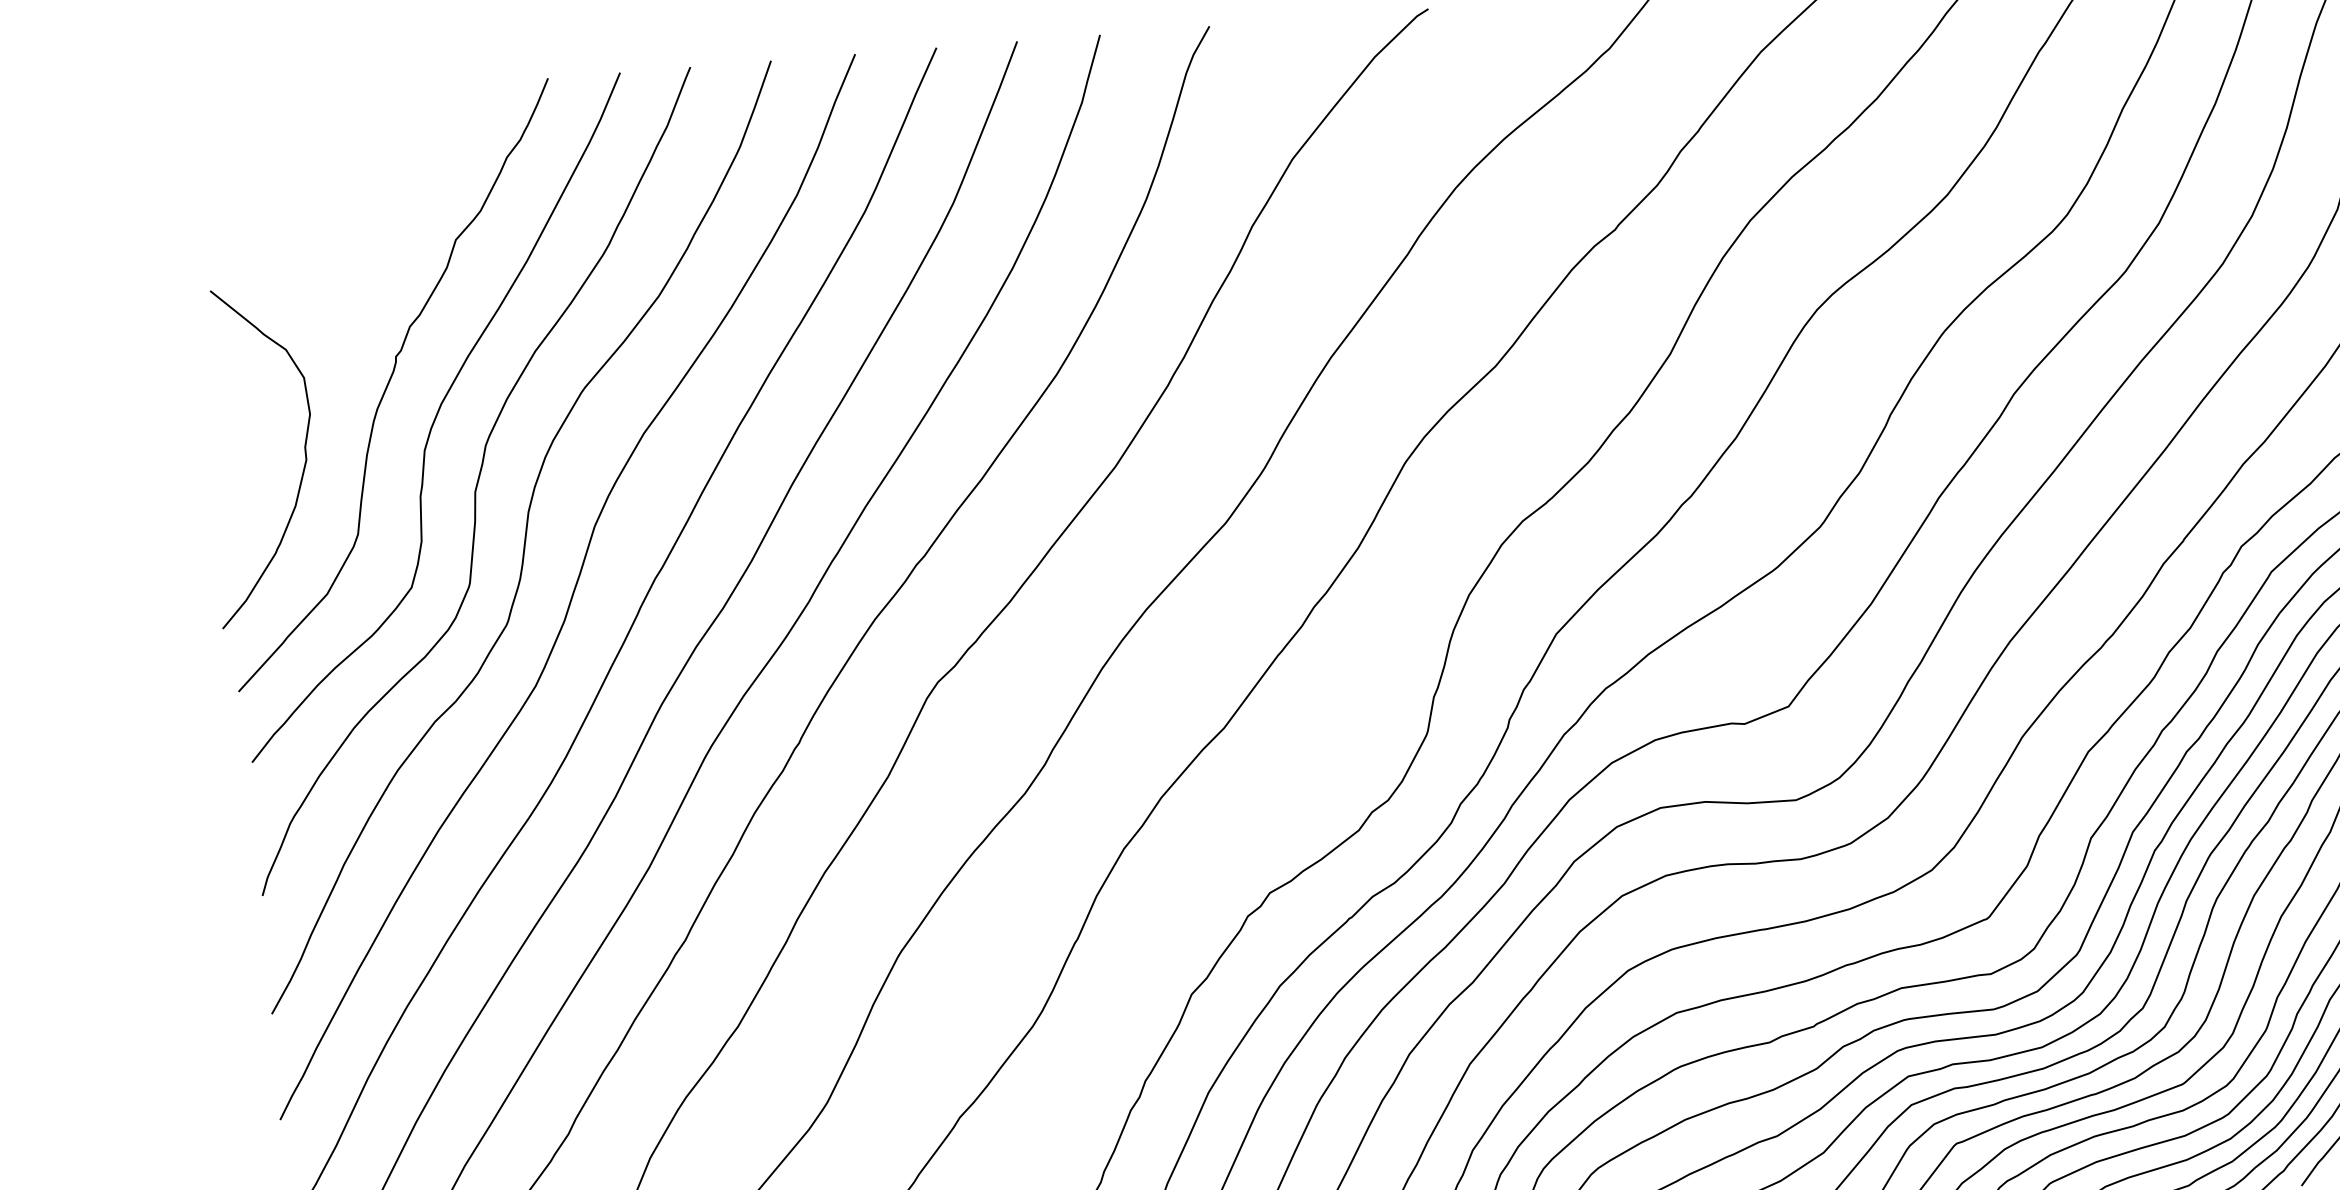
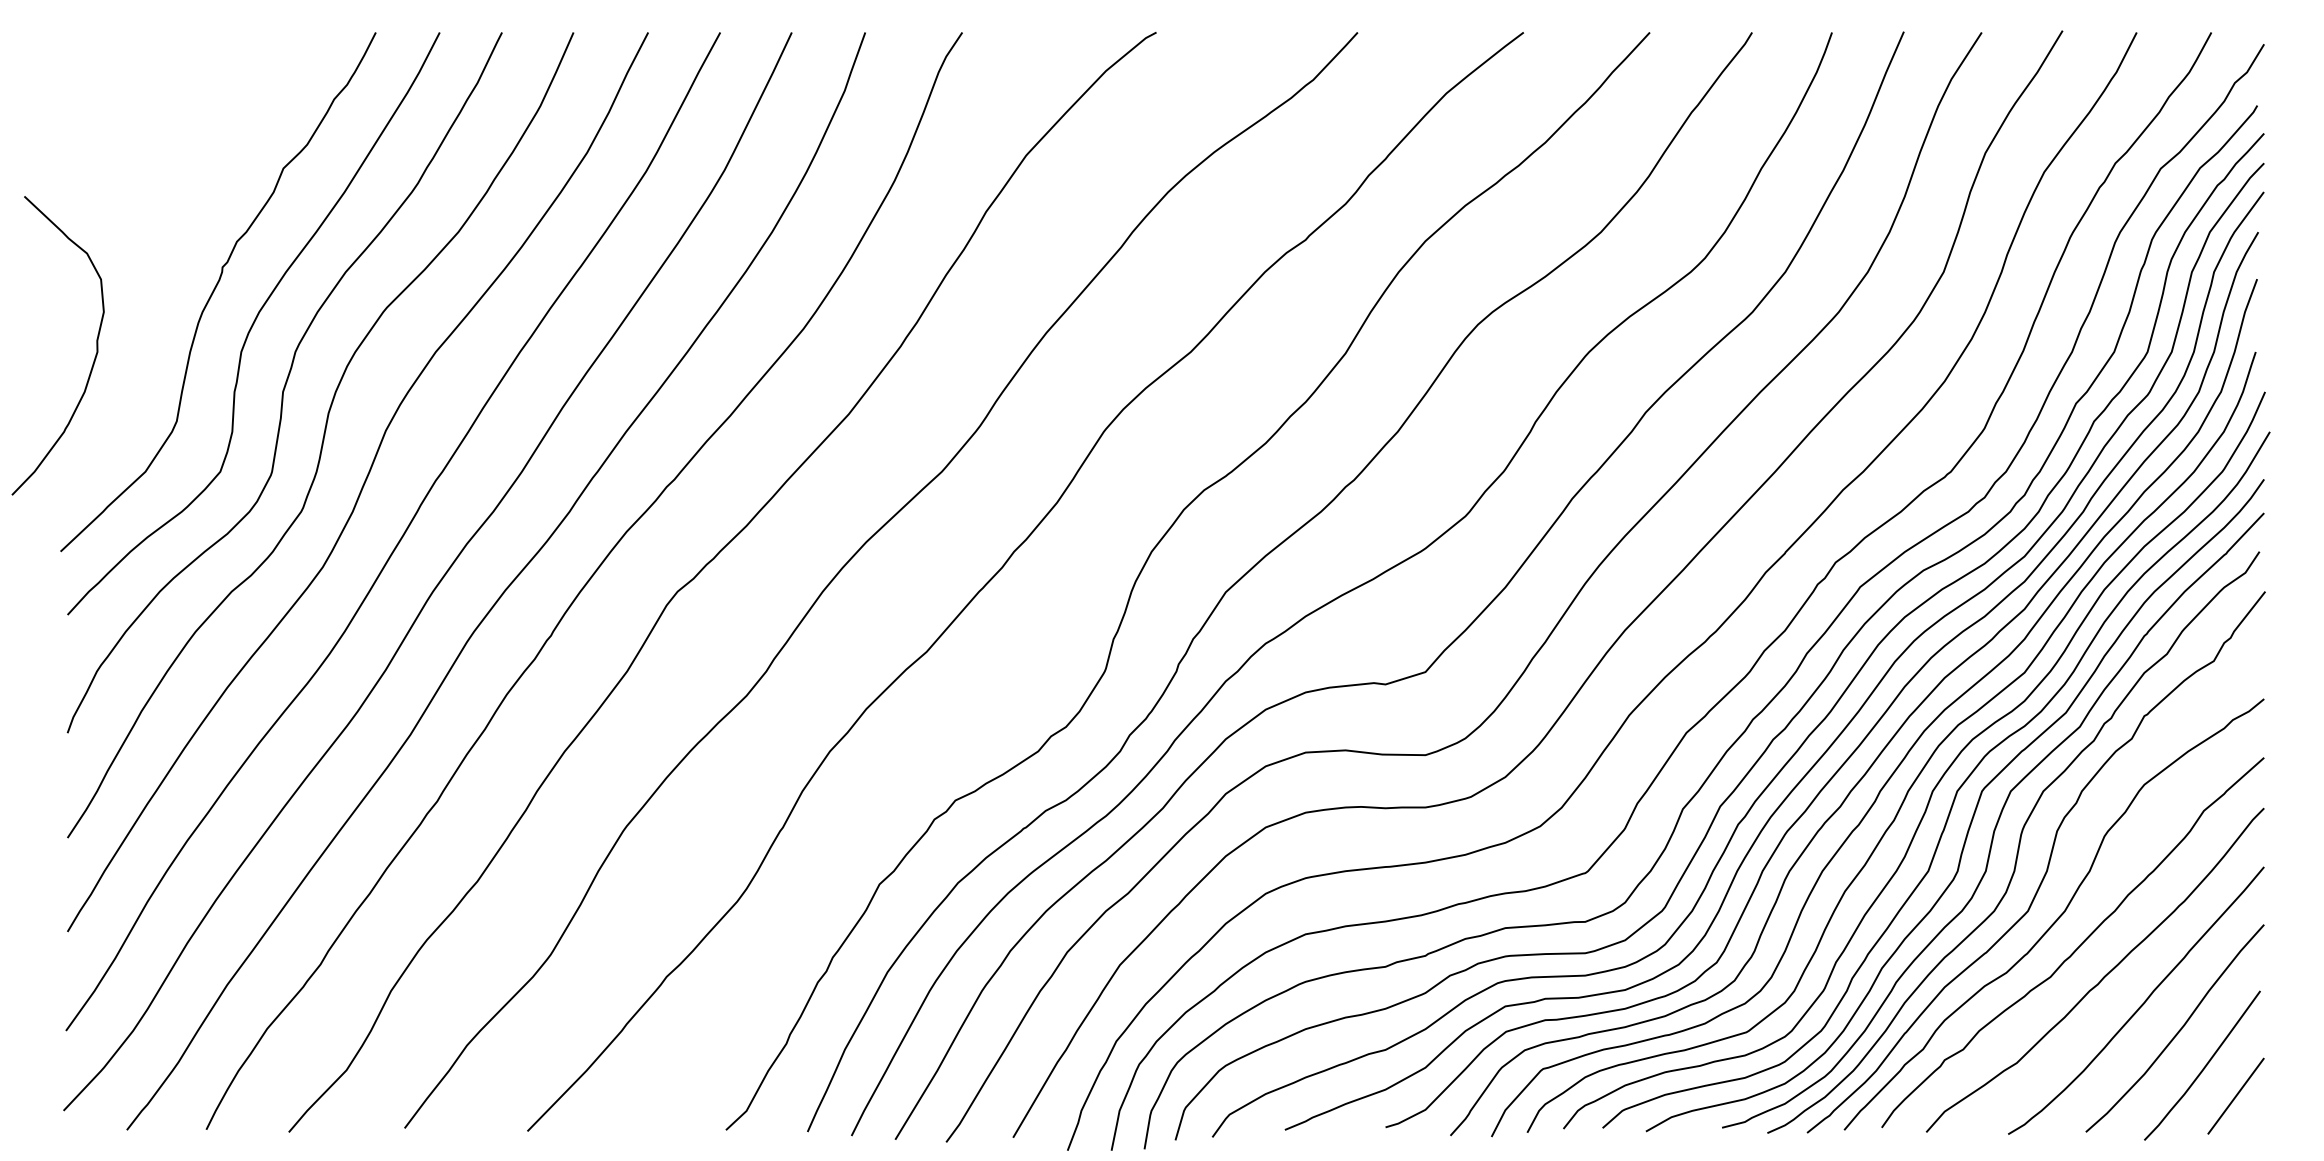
curve: (303, 466) -> (94, 357), moved

